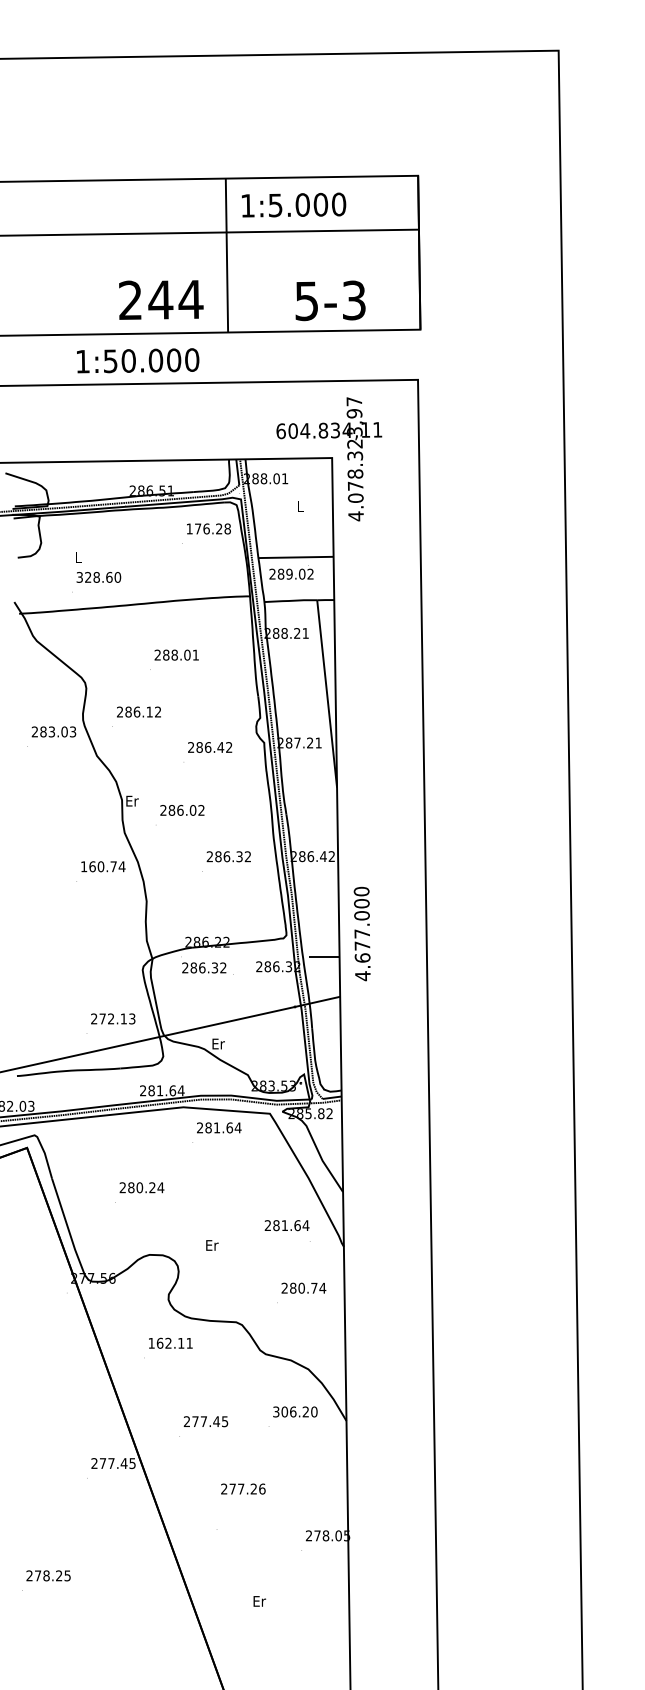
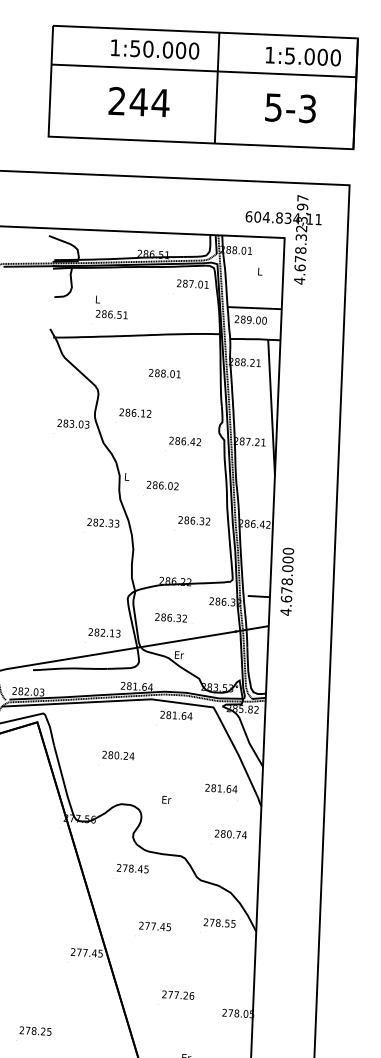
text: (294, 204) -> (303, 56), moved
text: (161, 299) -> (139, 101), moved
text: (330, 300) -> (290, 108), moved
text: (138, 360) -> (155, 49), moved
text: (355, 497) -> (299, 267), 4.078.323,97 -> 4.678.323,97
text: (208, 528) -> (192, 283), 176.28 -> 287.01
text: (310, 573) -> (264, 320), 289.02 -> 289.00
text: (98, 577) -> (111, 314), 328.60 -> 286.51
text: (132, 800) -> (127, 476), Er -> L
text: (102, 866) -> (102, 522), 160.74 -> 282.33
text: (362, 933) -> (287, 581), 4.677.000 -> 4.678.000
text: (207, 968) -> (173, 618), moved
text: (102, 1018) -> (96, 632), 272.13 -> 282.13
text: (170, 1342) -> (132, 868), 162.11 -> 278.45
text: (295, 1411) -> (219, 922), 306.20 -> 278.55
text: (243, 1488) -> (178, 994), moved

